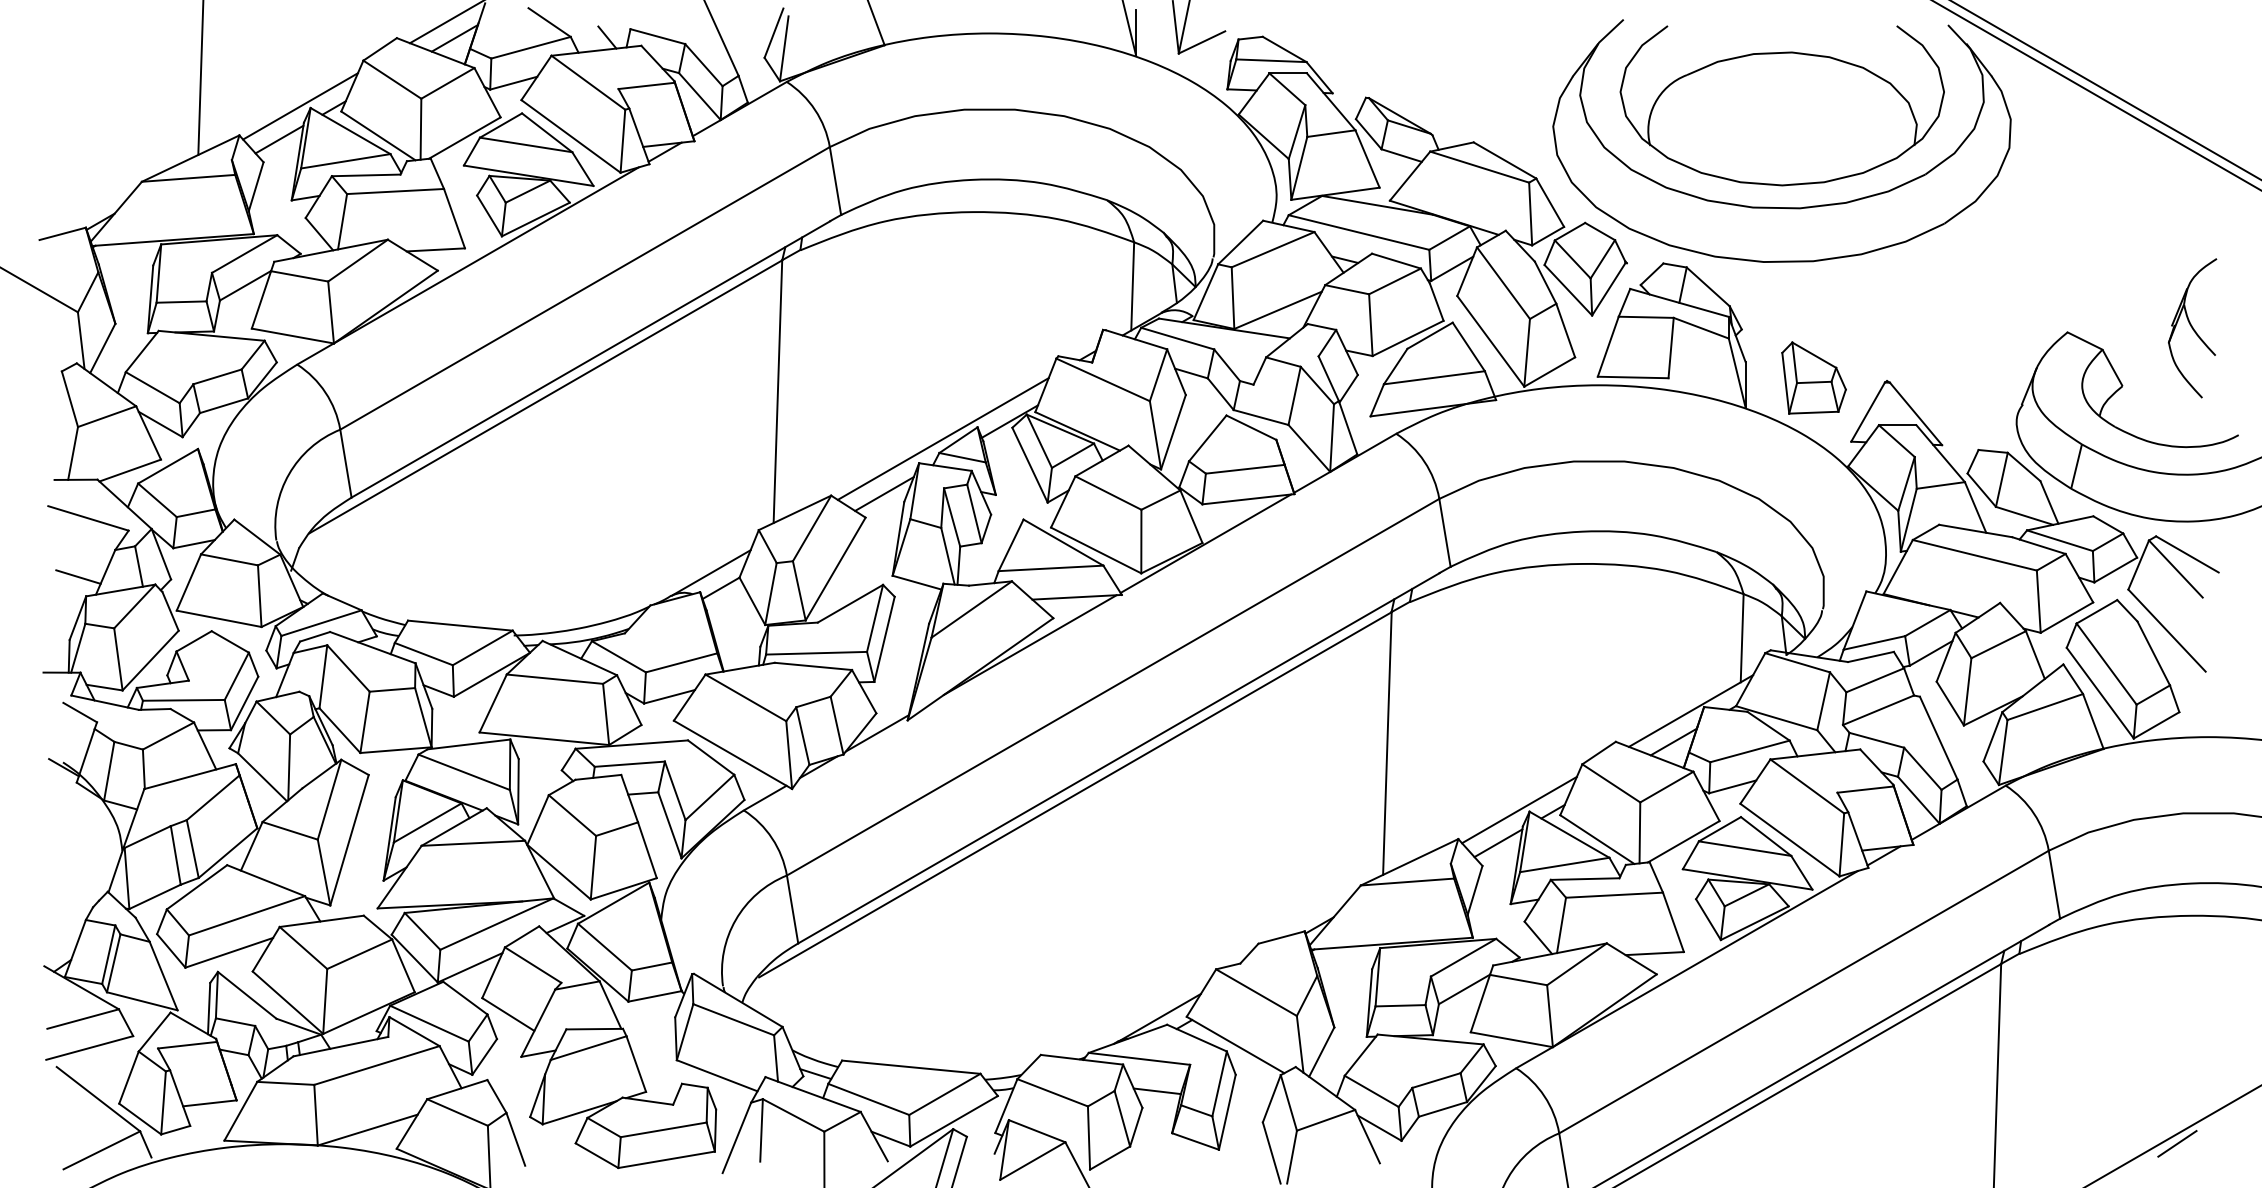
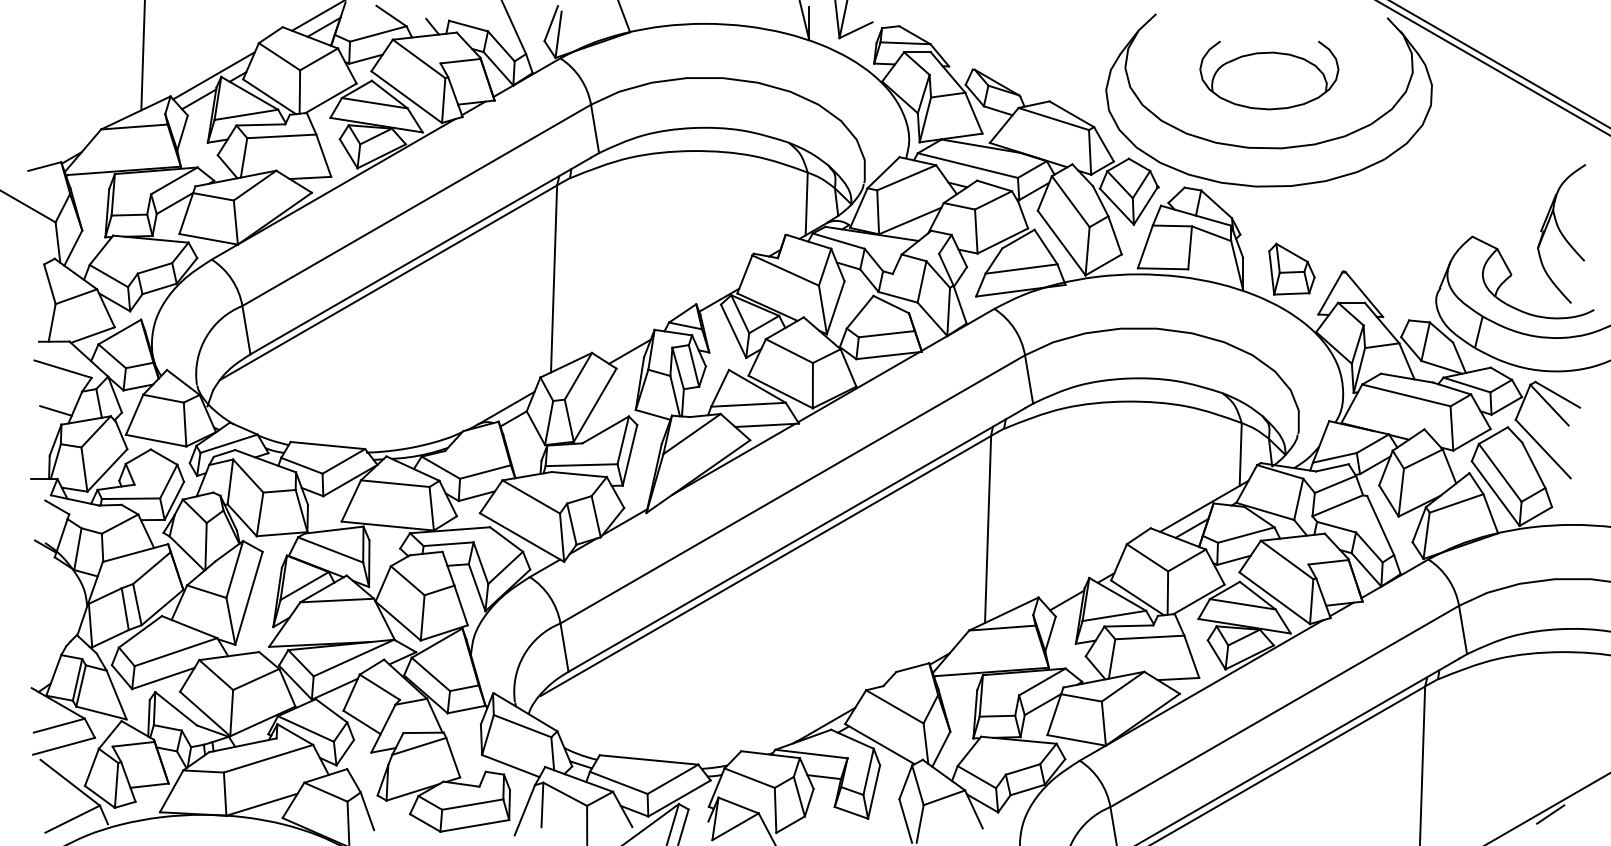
part: (1782, 106) -> (1269, 75), size x0.6
part: (2191, 327) -> (1560, 233), size x1.4
line: (942, 438) -> (671, 312), removed
line: (1519, 809) -> (1082, 576), removed

